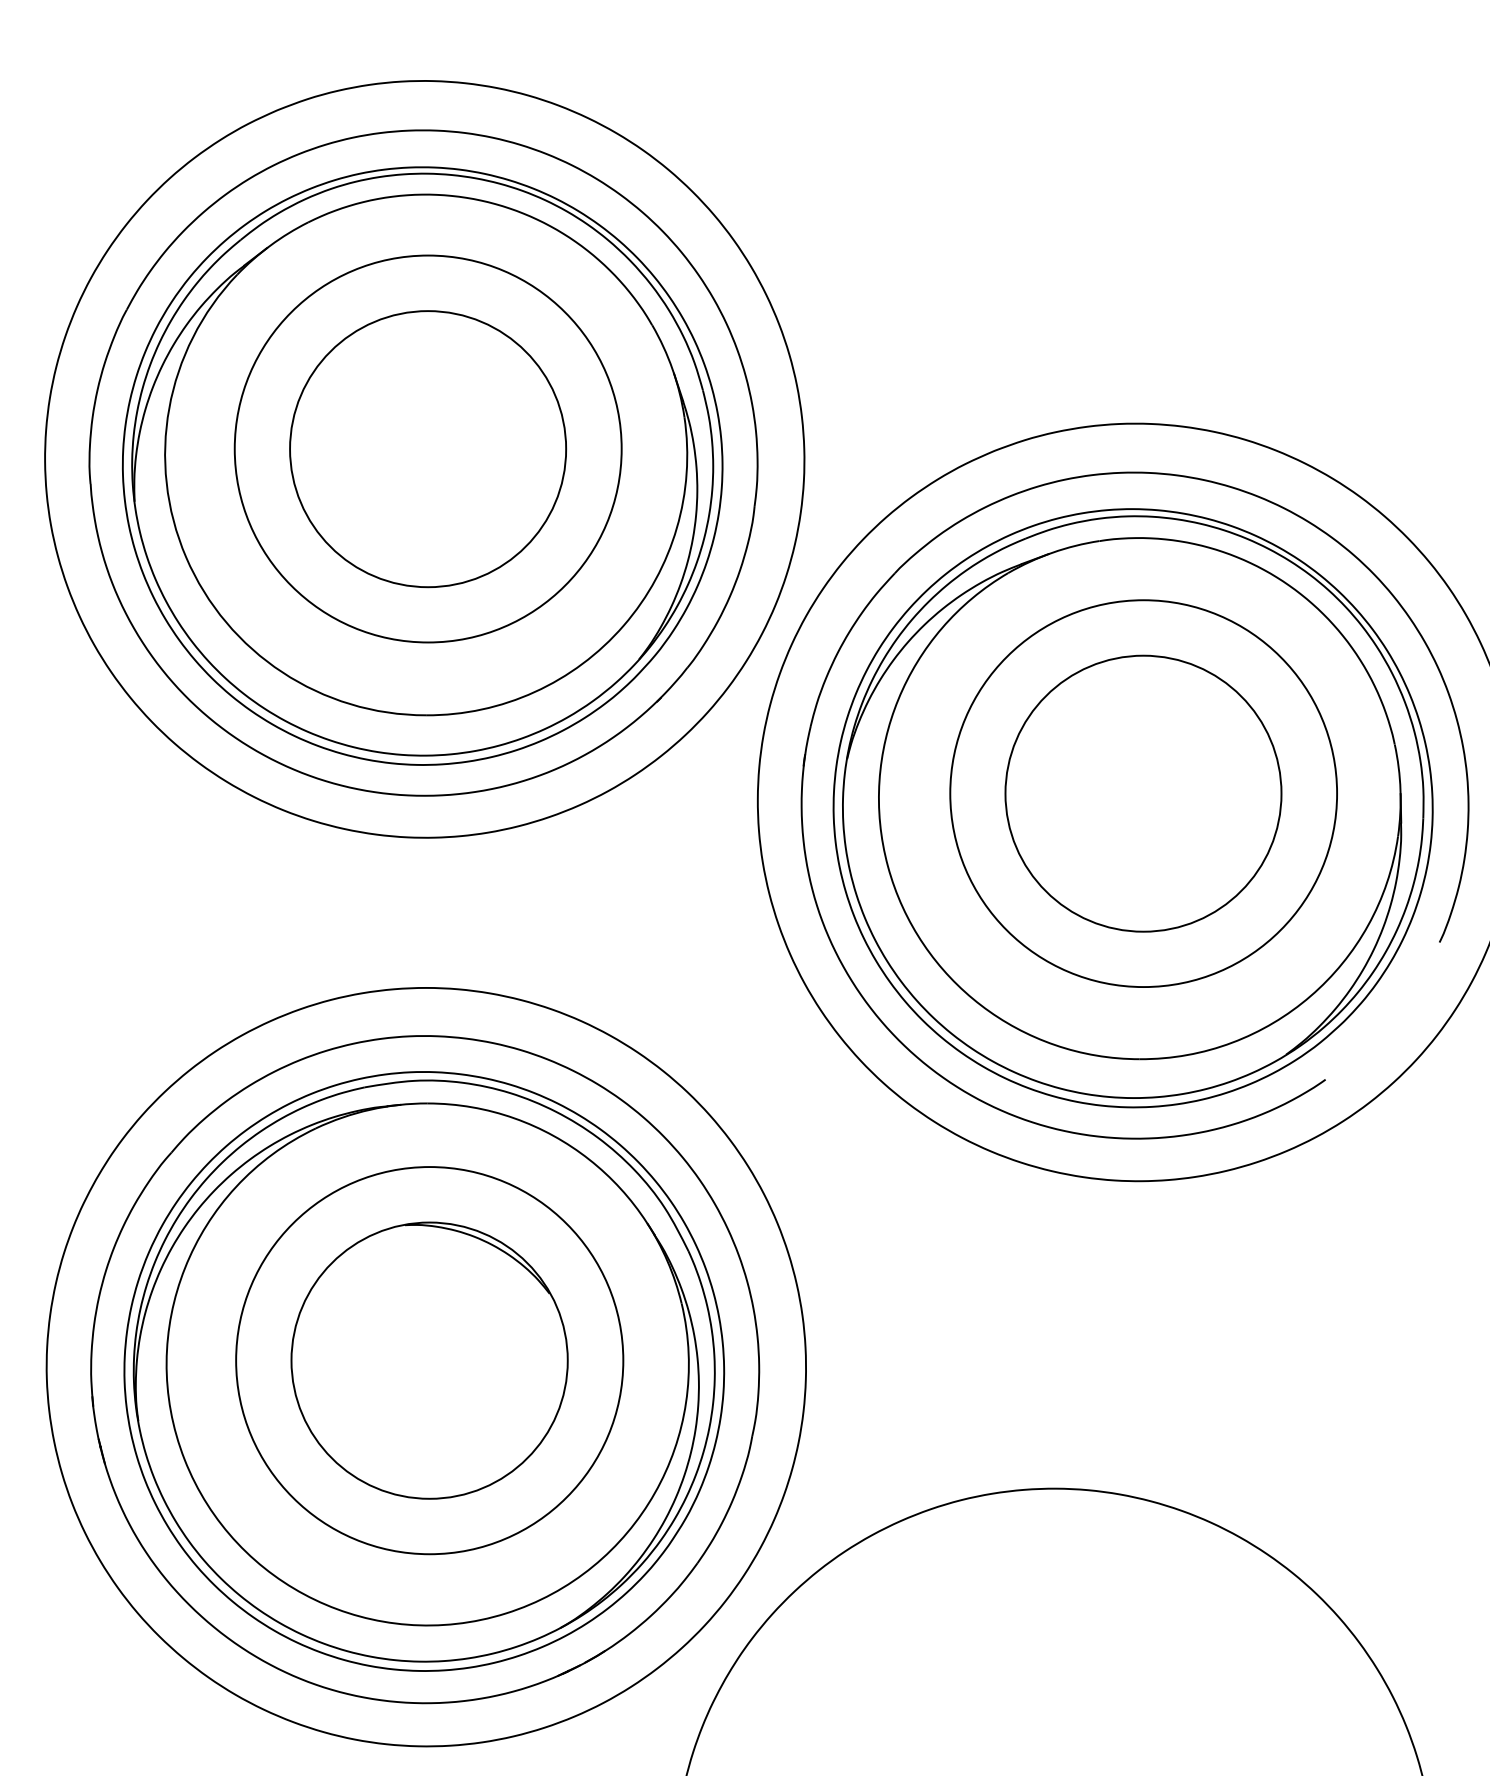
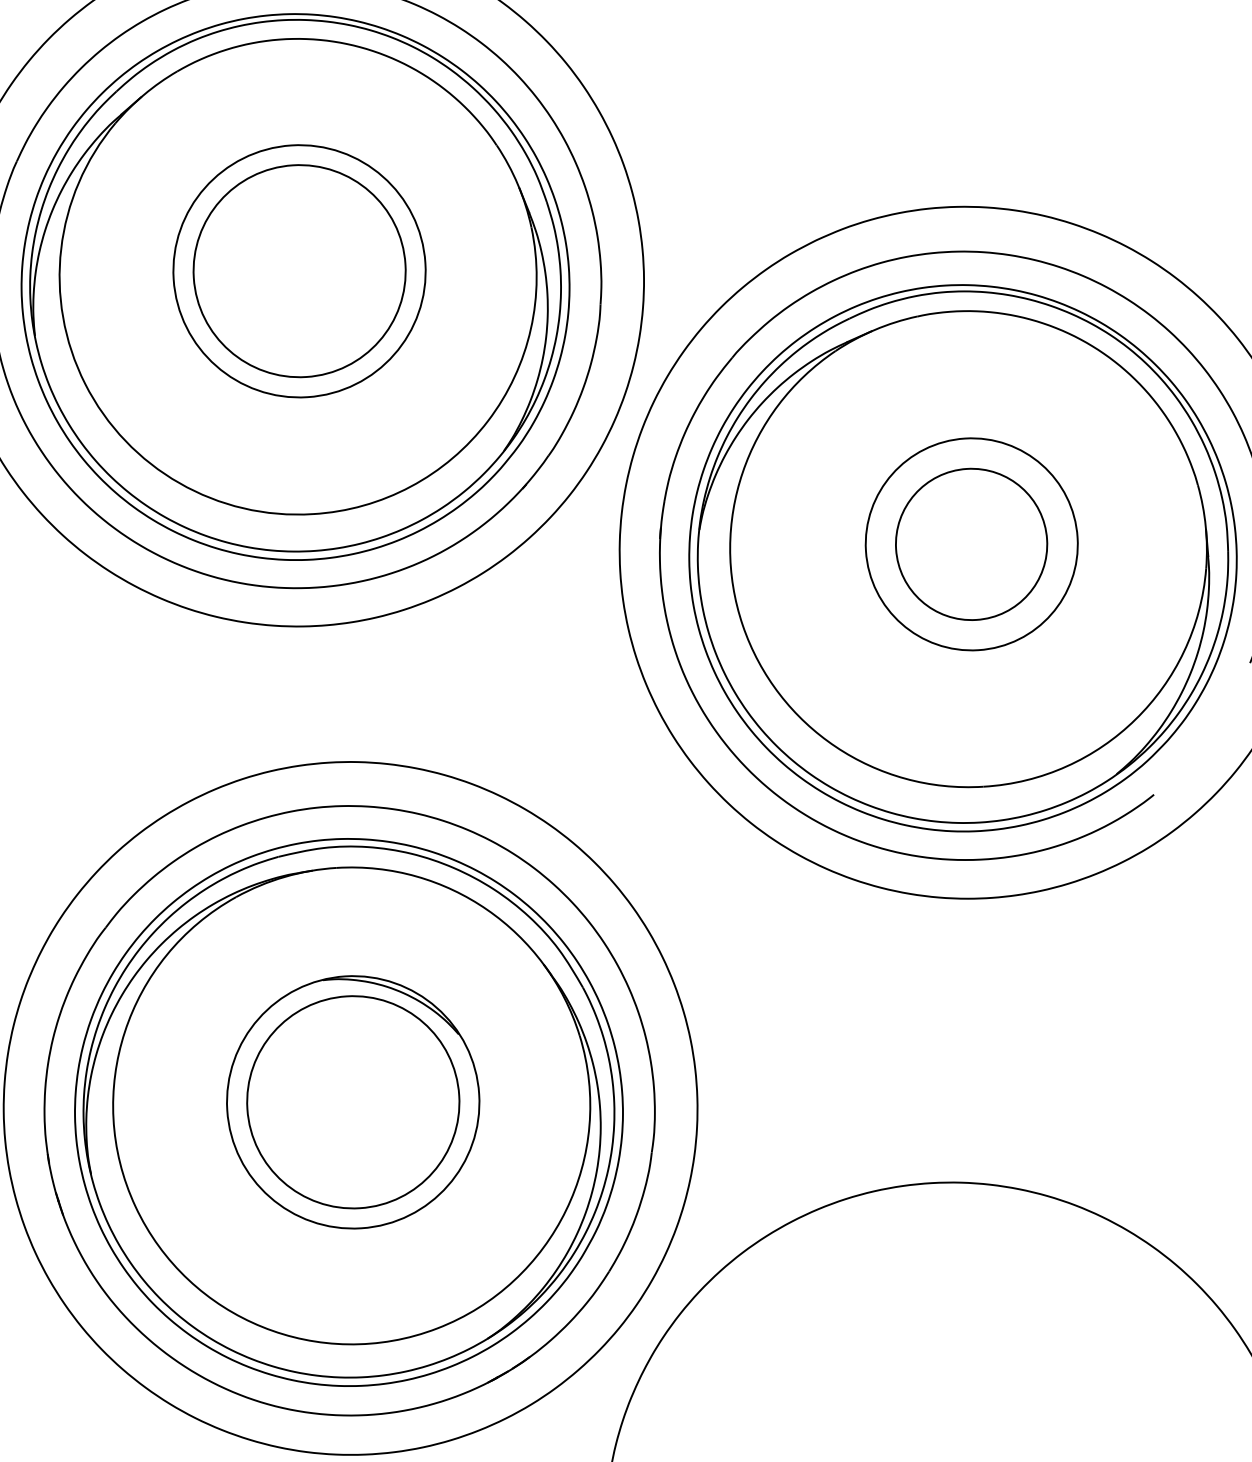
circle: (427, 448) -> (298, 270), size x0.6
circle: (1143, 793) -> (971, 544), size x0.6
circle: (1143, 793) -> (971, 544), size x0.6
circle: (429, 1360) -> (353, 1102), size x0.6

